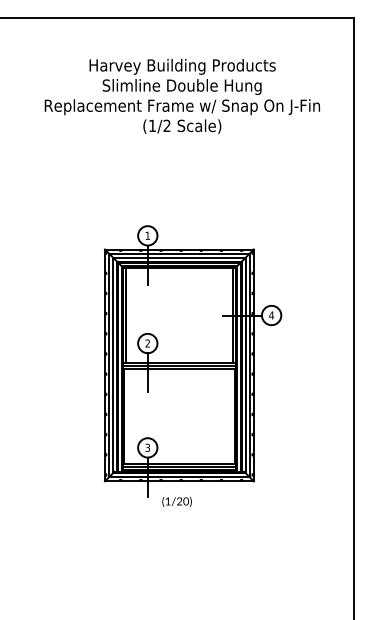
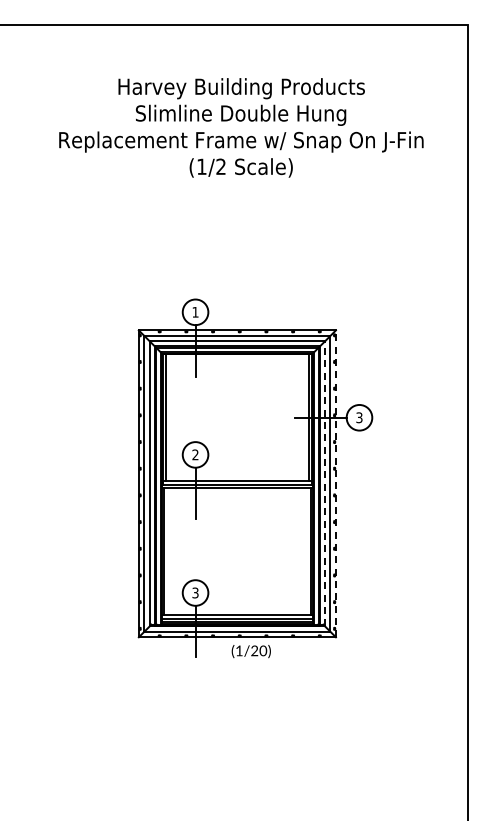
text: (271, 315) -> (359, 417), 4 -> 3
line: (245, 365) -> (324, 483), solid -> dashed
line: (253, 365) -> (335, 483), solid -> dashed
text: (176, 501) -> (250, 651), moved

